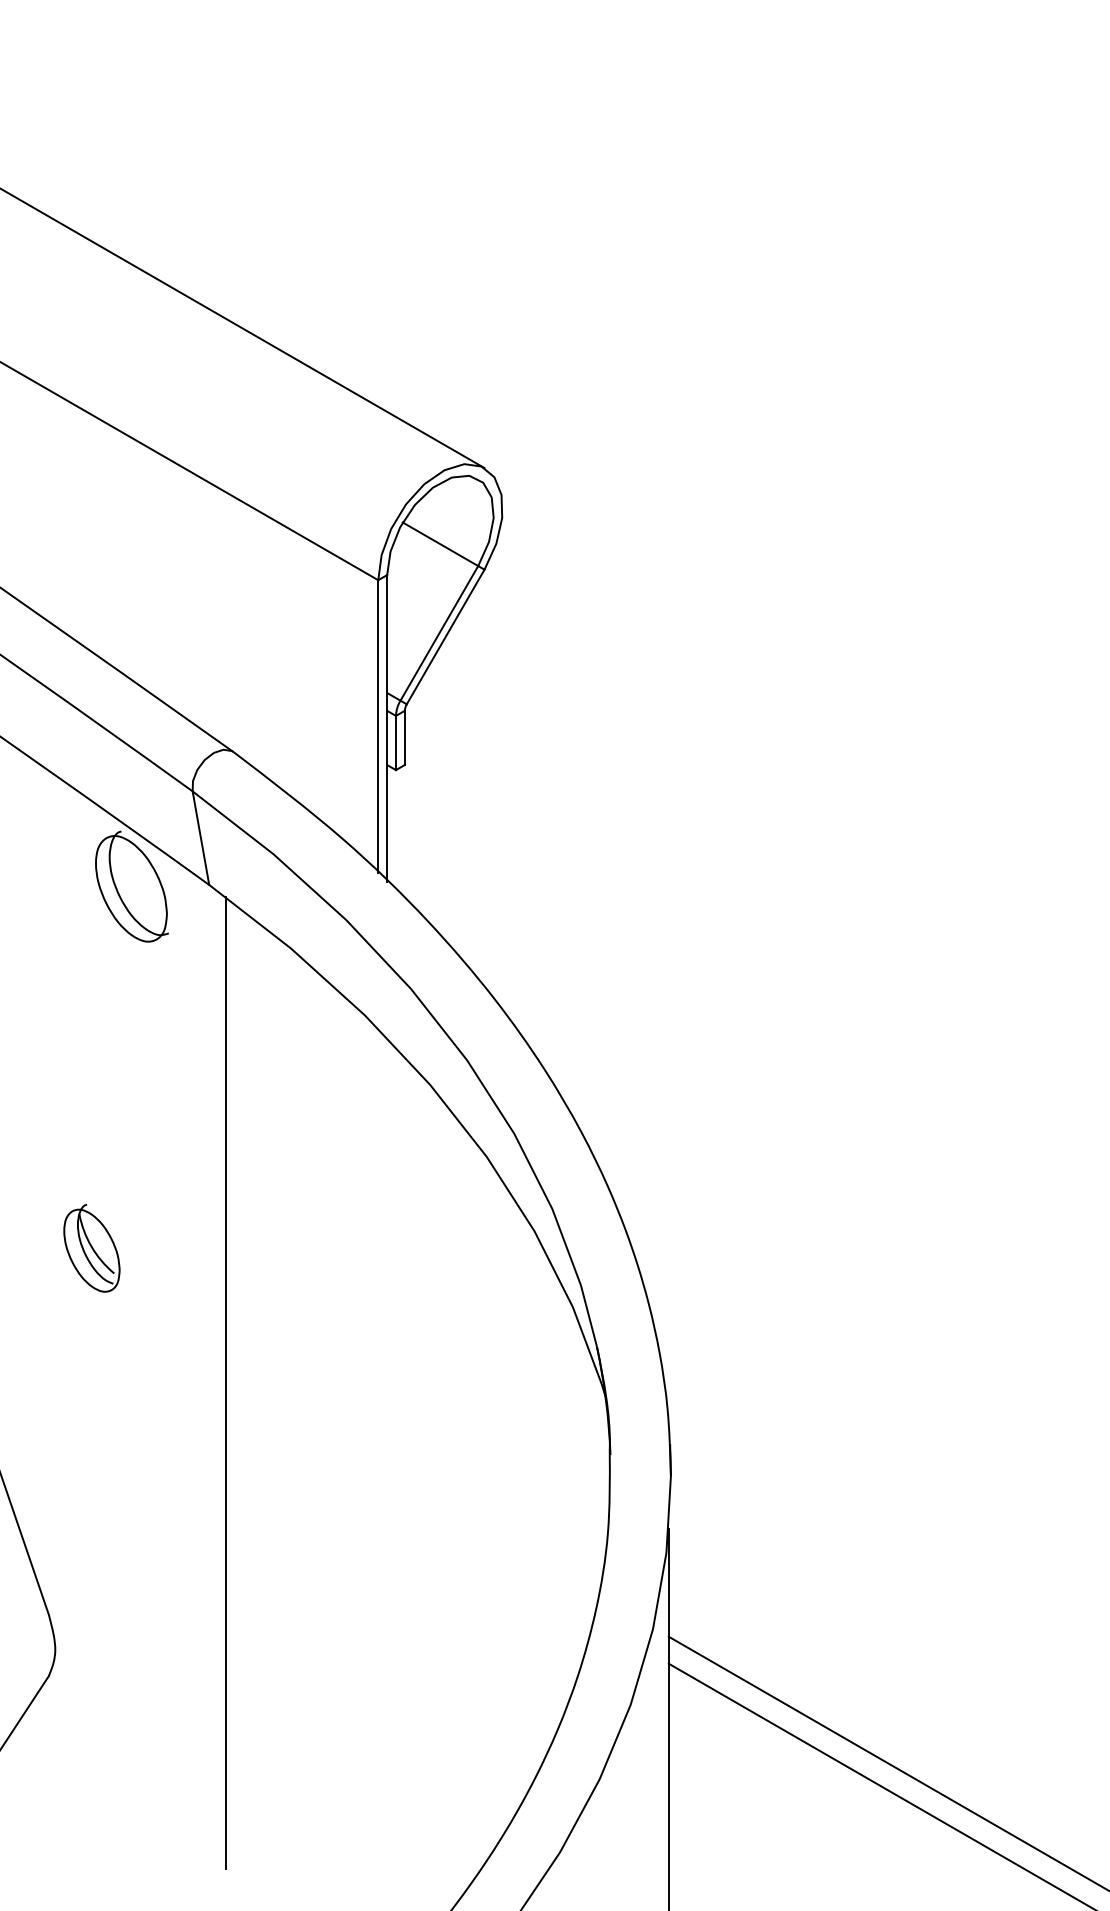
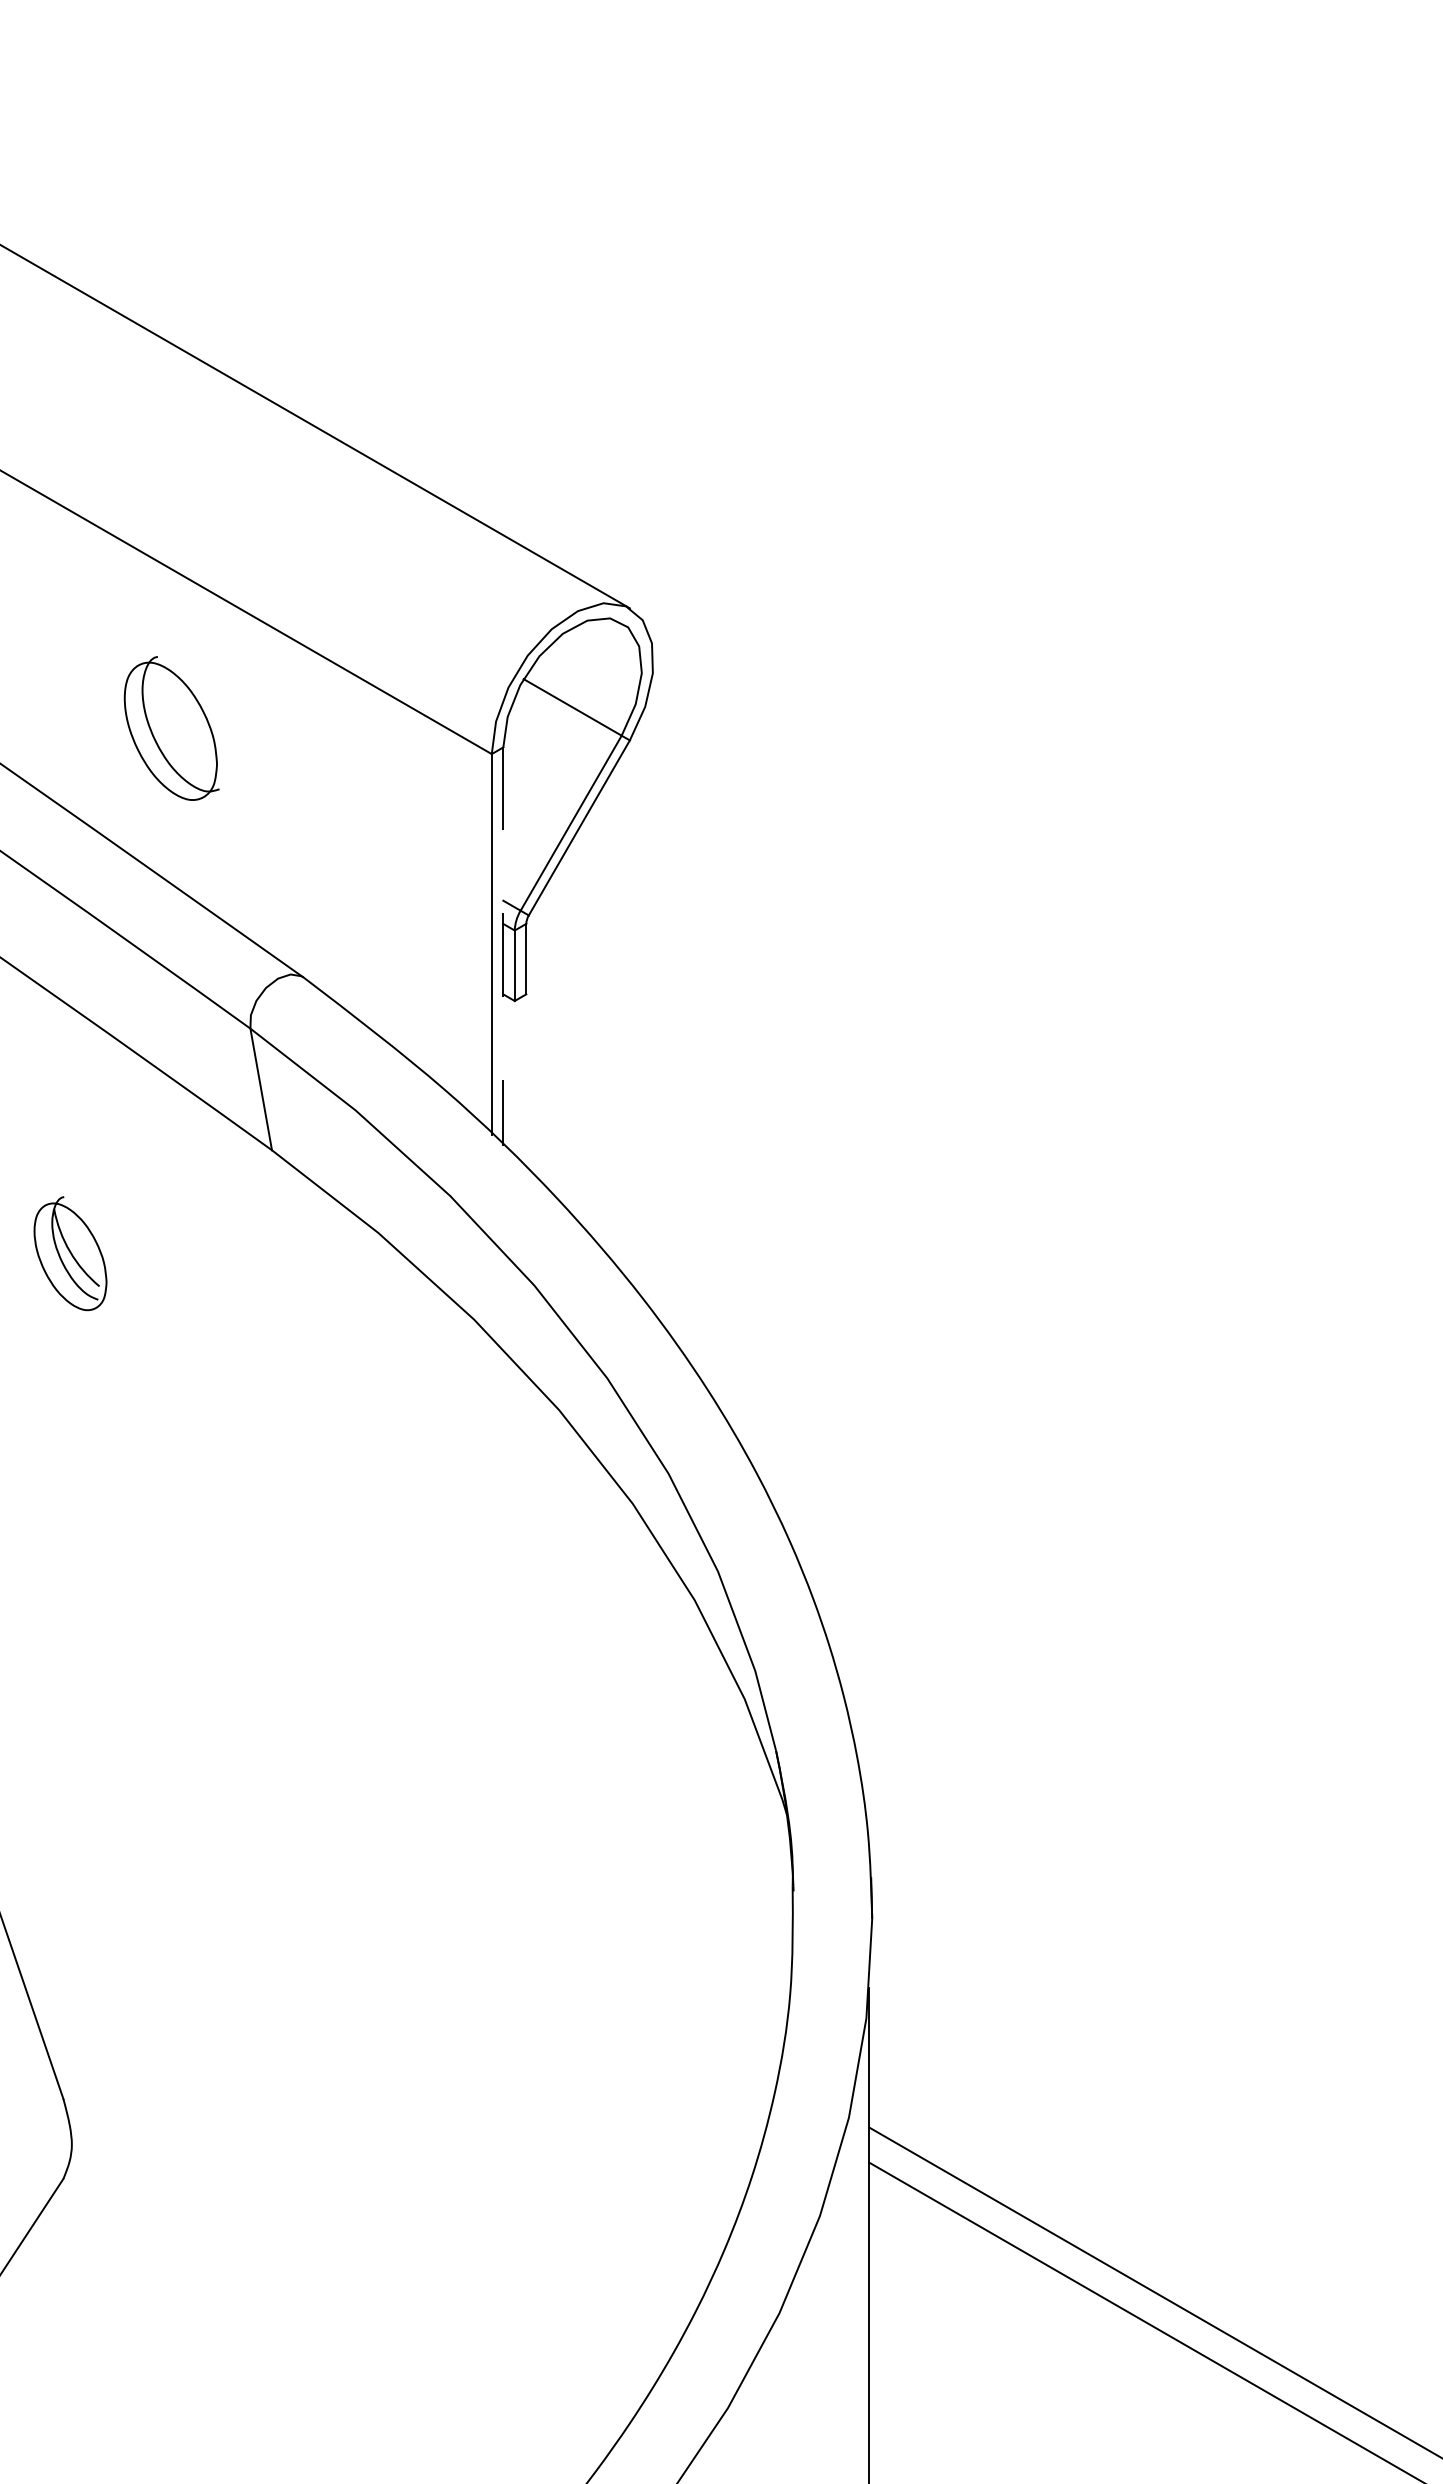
line: (387, 728) -> (503, 947), solid -> dashed
part: (131, 886) -> (171, 728), moved
part: (91, 1248) -> (70, 1253), moved
line: (225, 1382) -> (293, 1797), removed

